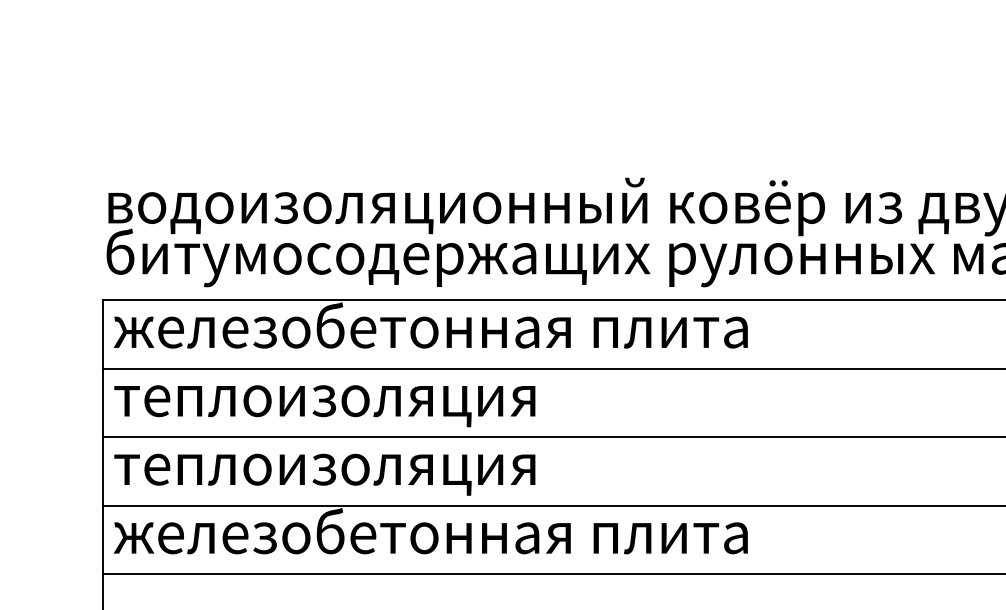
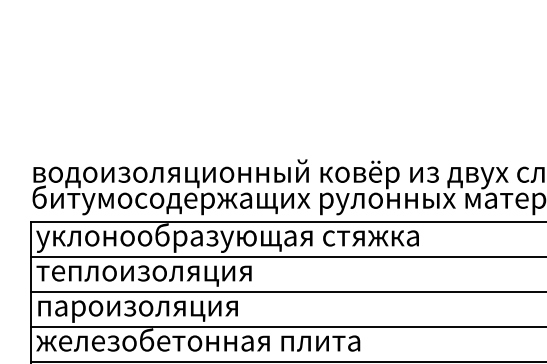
text: (488, 330) -> (227, 237), железобетонная плита -> уклонообразующая стяжка
text: (323, 475) -> (143, 311), теплоизоляция -> пароизоляция

